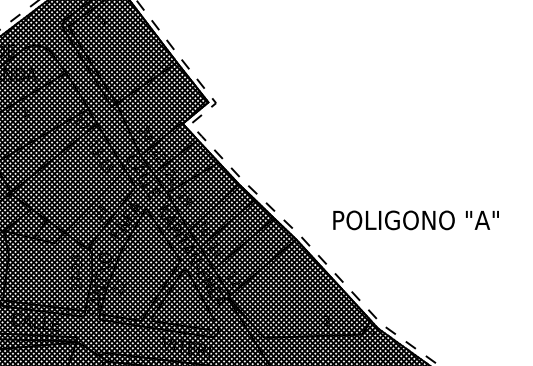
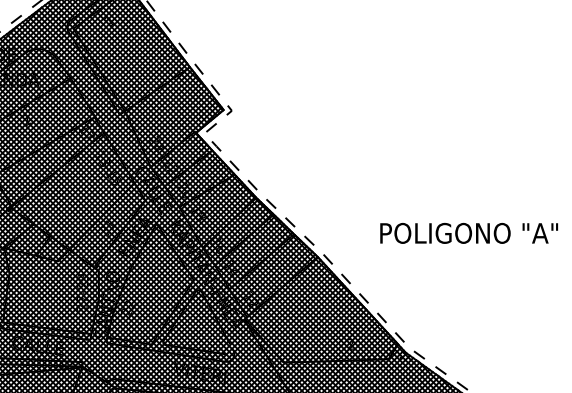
text: (415, 220) -> (468, 233), moved

